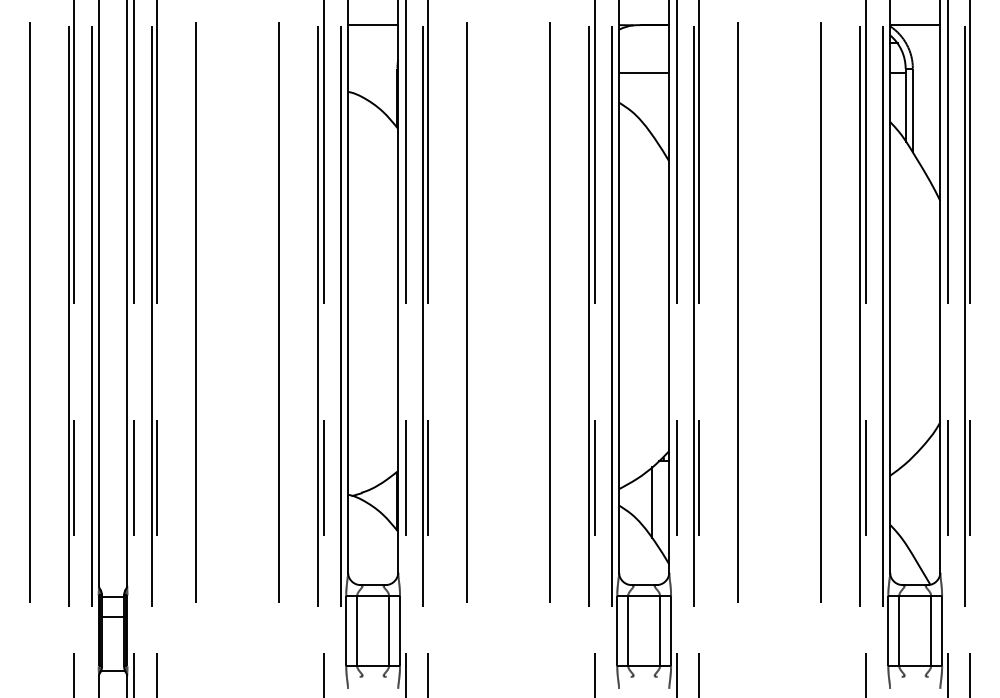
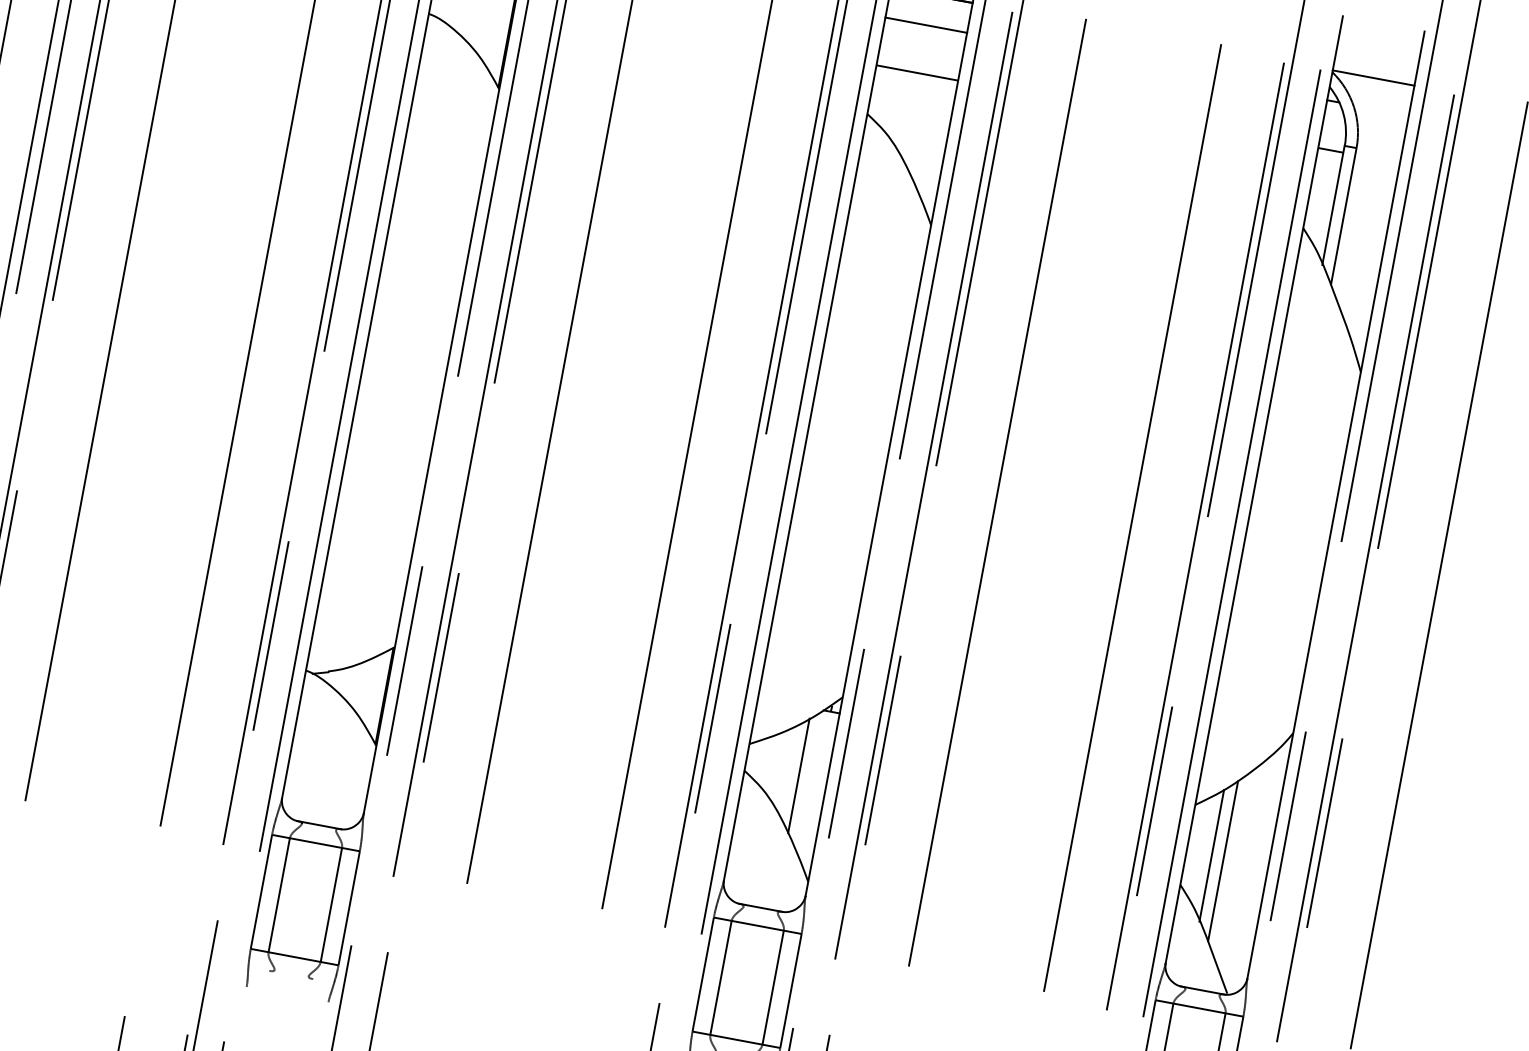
line: (644, 43) -> (926, 25), added
line: (905, 503) -> (1211, 854), added
line: (912, 505) -> (1222, 860), added

